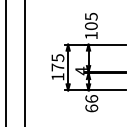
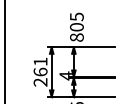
text: (91, 35) -> (77, 37), 105 -> 805
text: (57, 67) -> (40, 72), 175 -> 261

